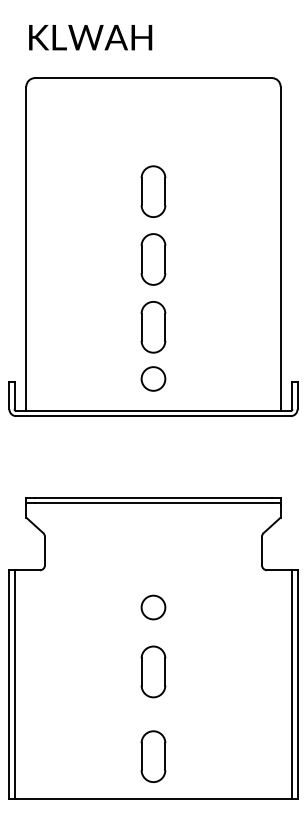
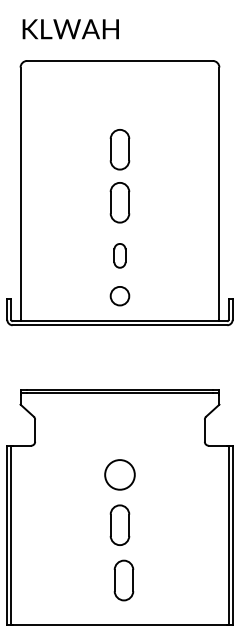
part: (152, 326) -> (119, 255), size x0.6
circle: (152, 607) -> (119, 474), size x1.6
part: (152, 756) -> (123, 580), moved

